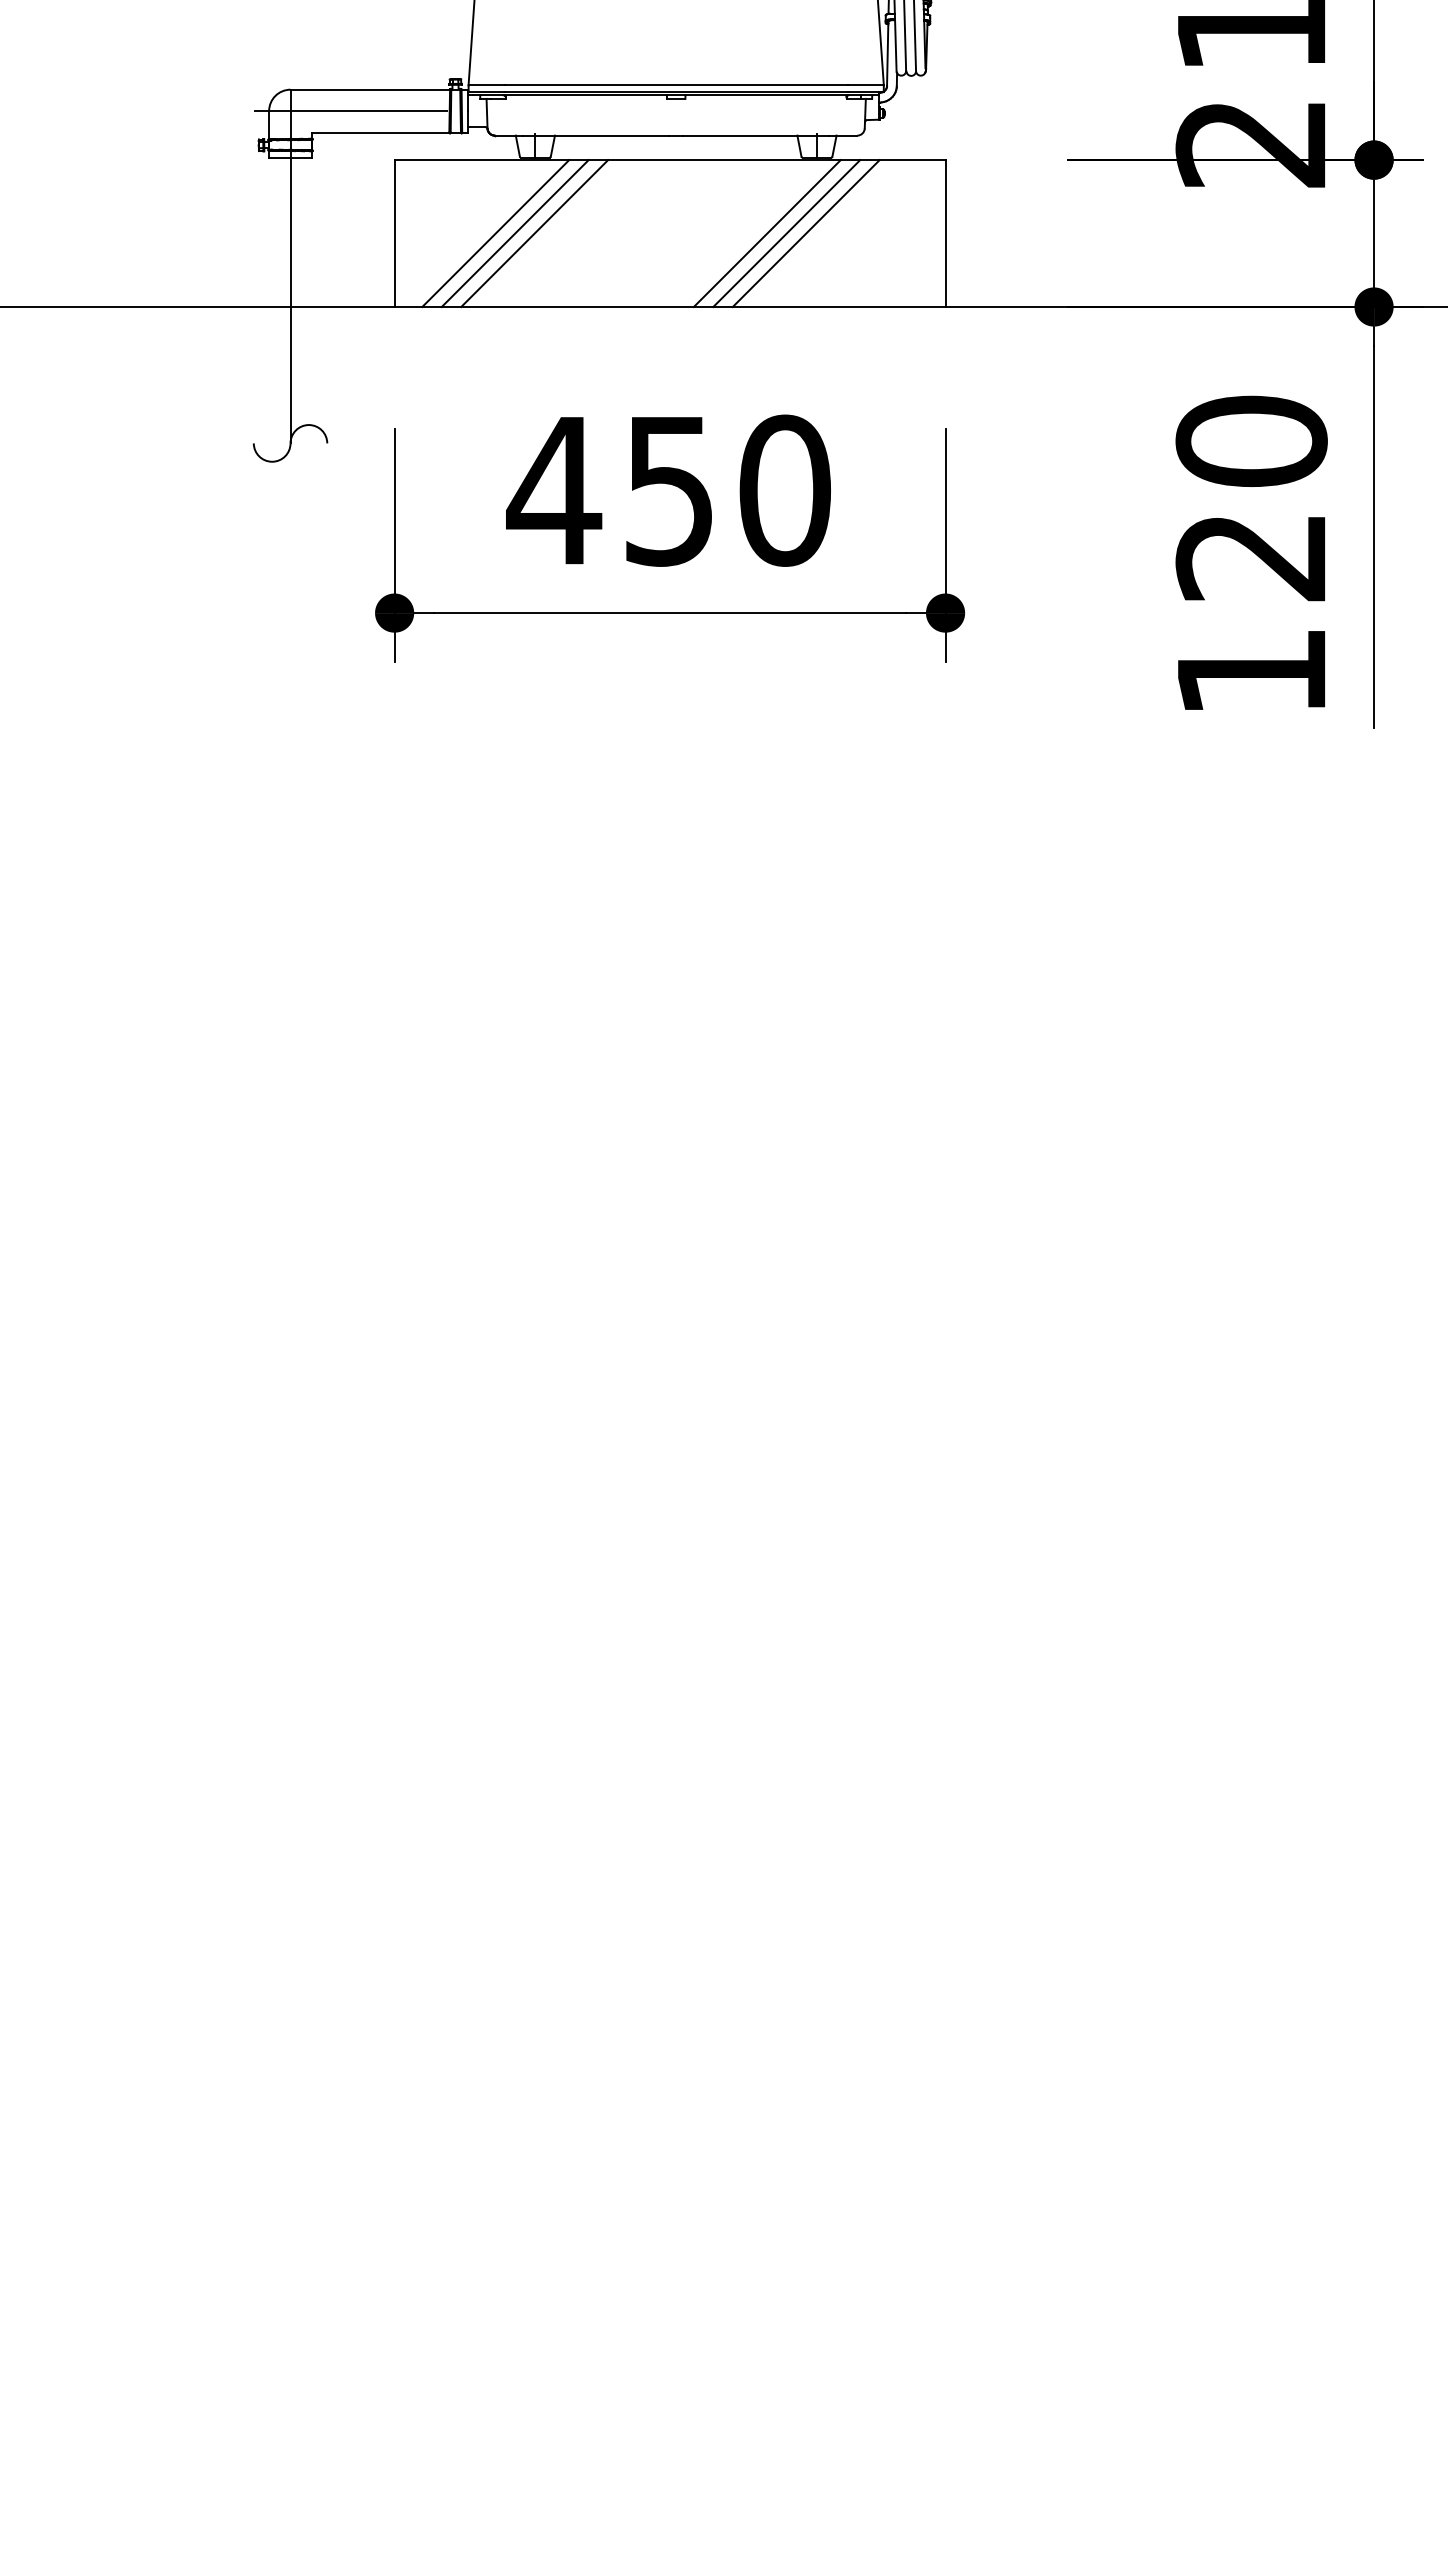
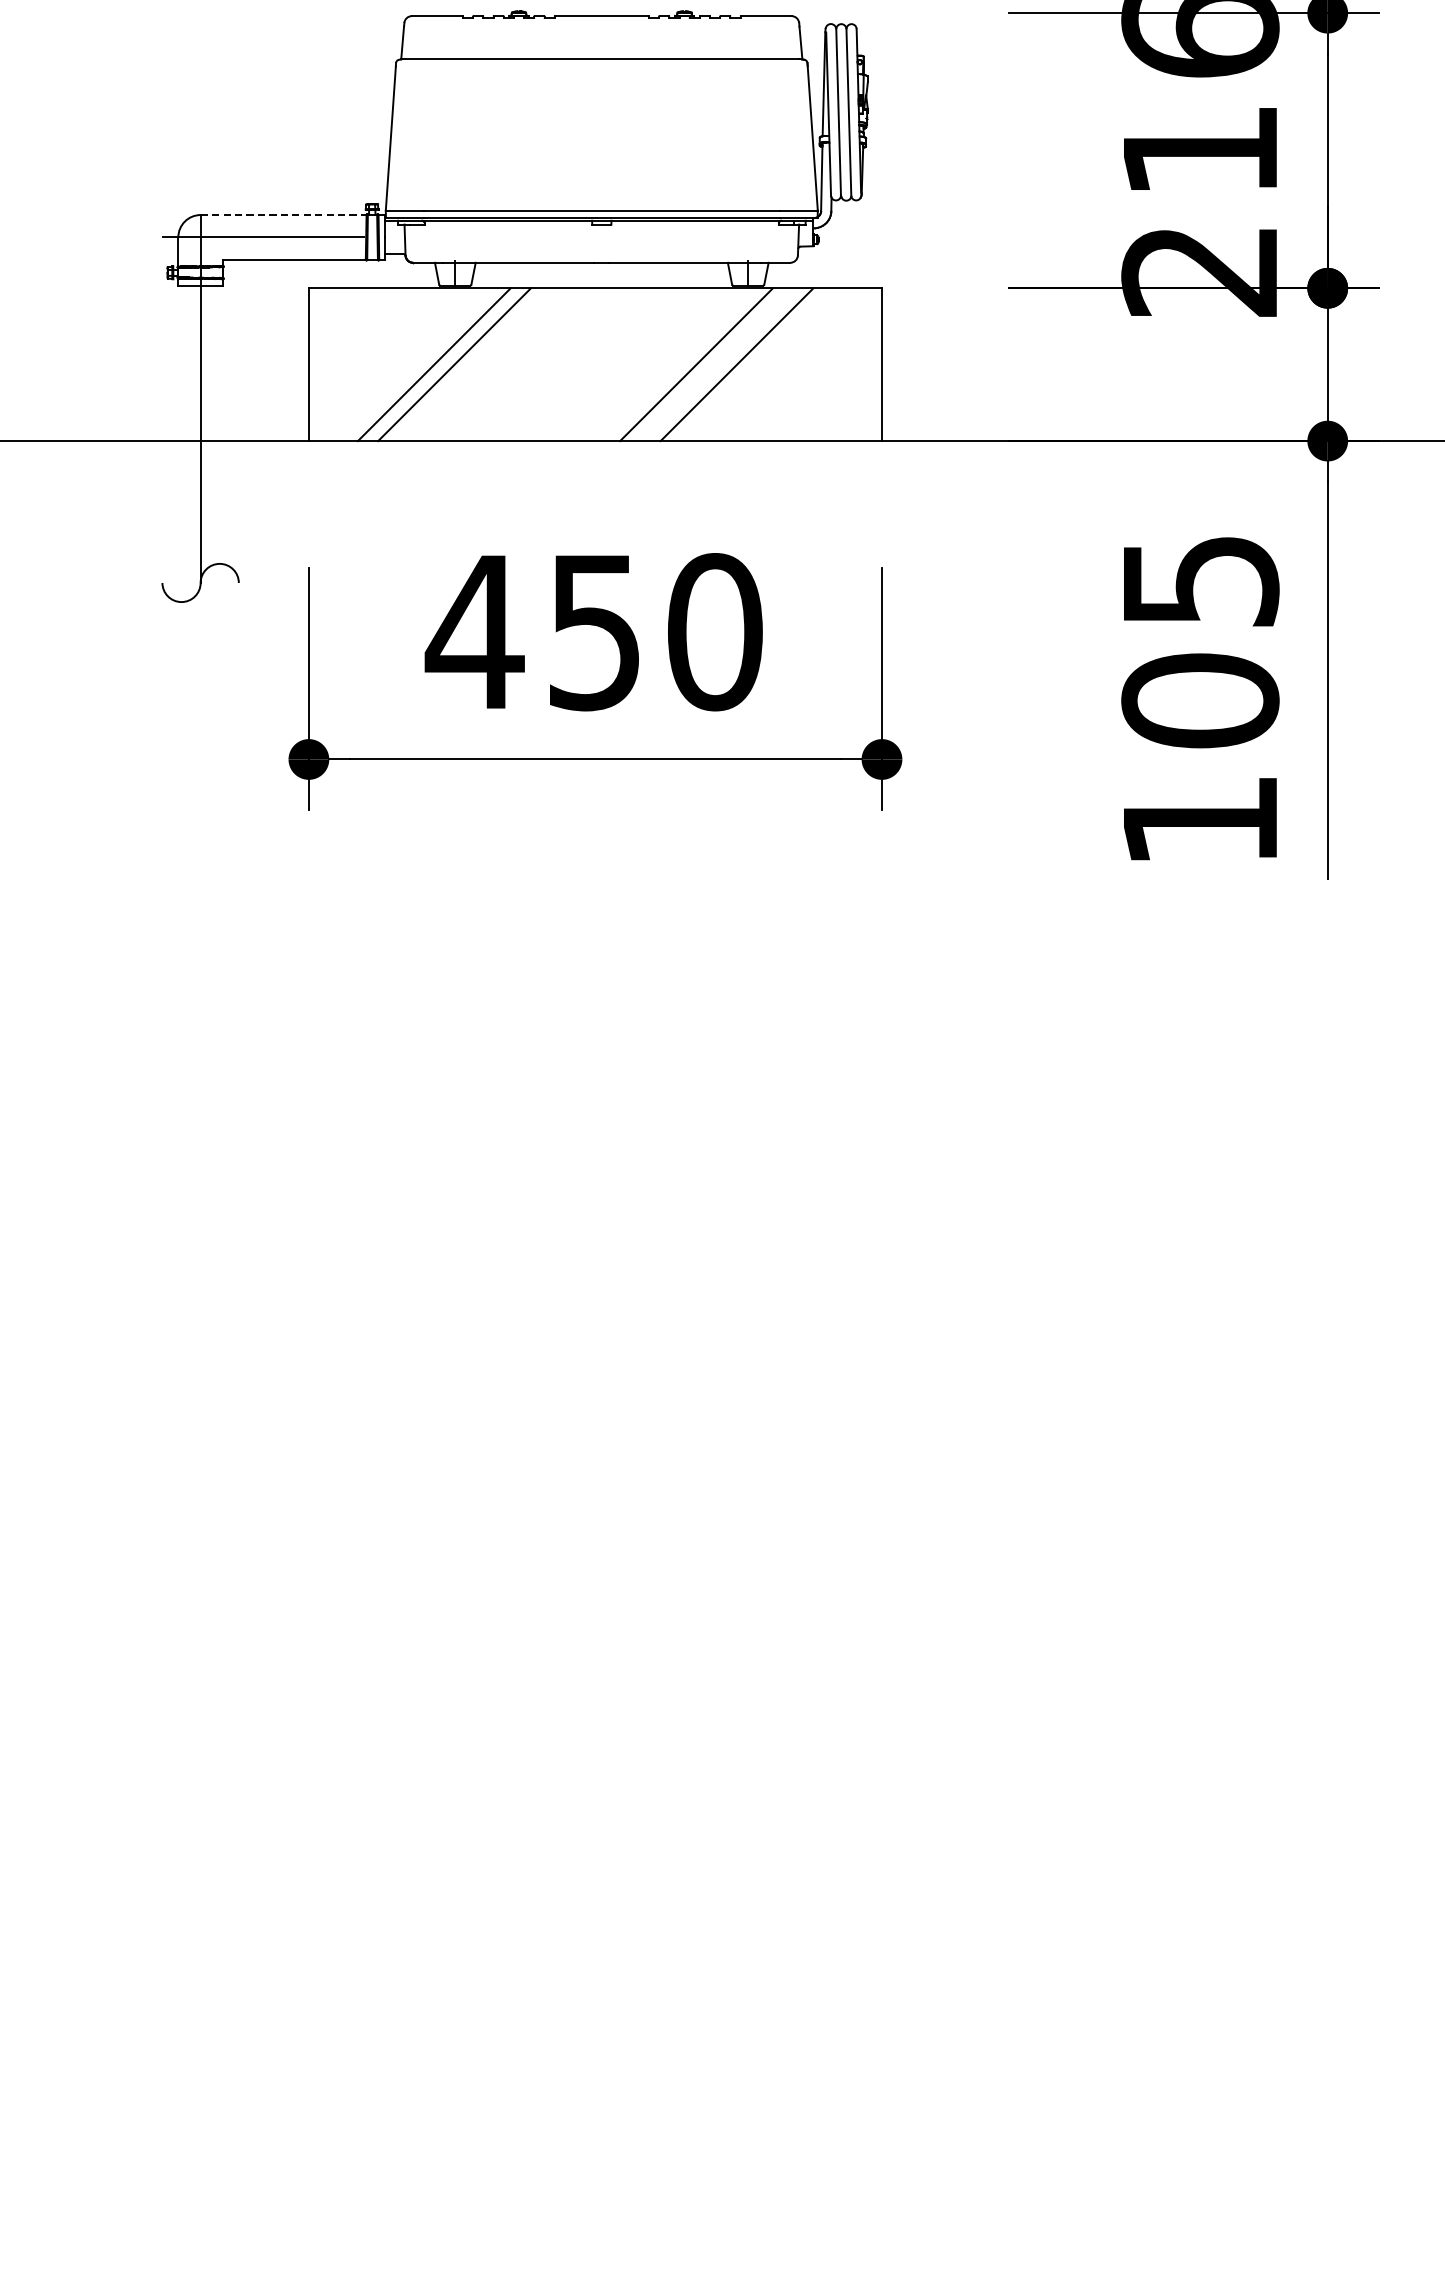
line: (370, 89) -> (283, 214), solid -> dashed
line: (495, 233) -> (413, 364), removed
line: (786, 233) -> (716, 364), removed
text: (1251, 498) -> (1200, 640), 120 -> 105

